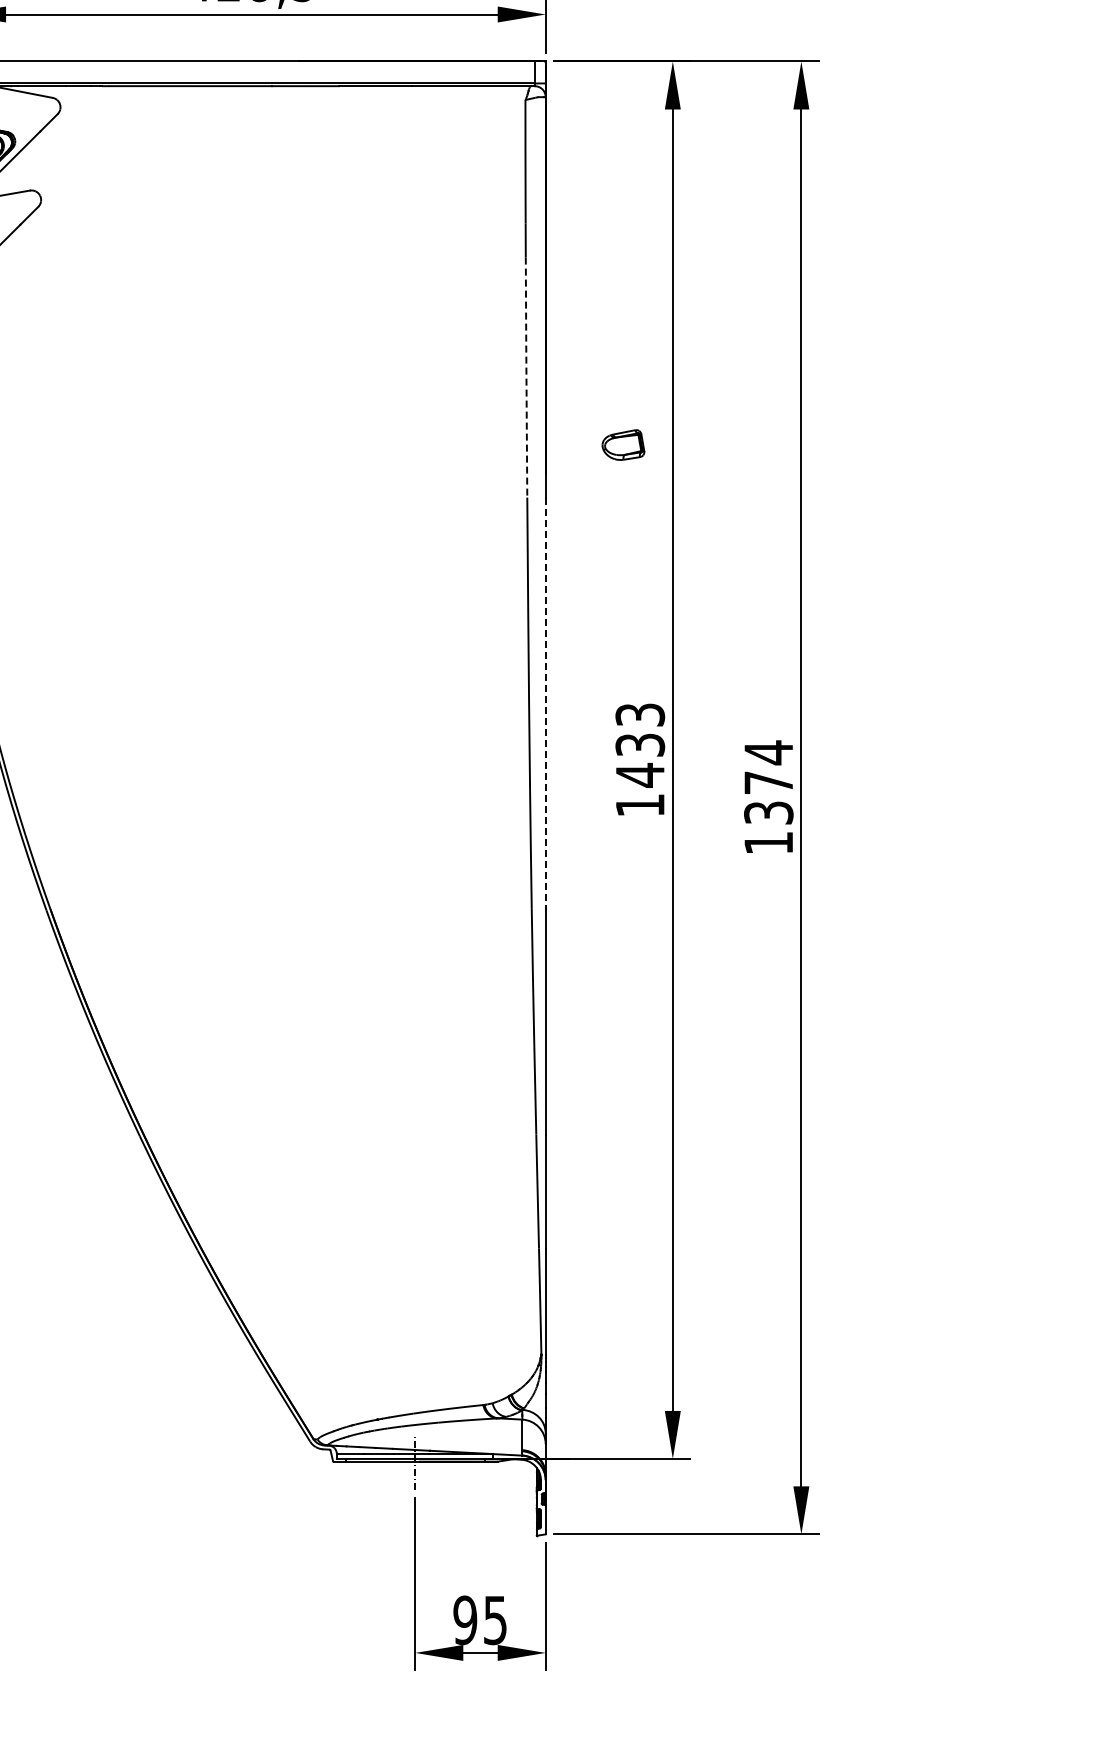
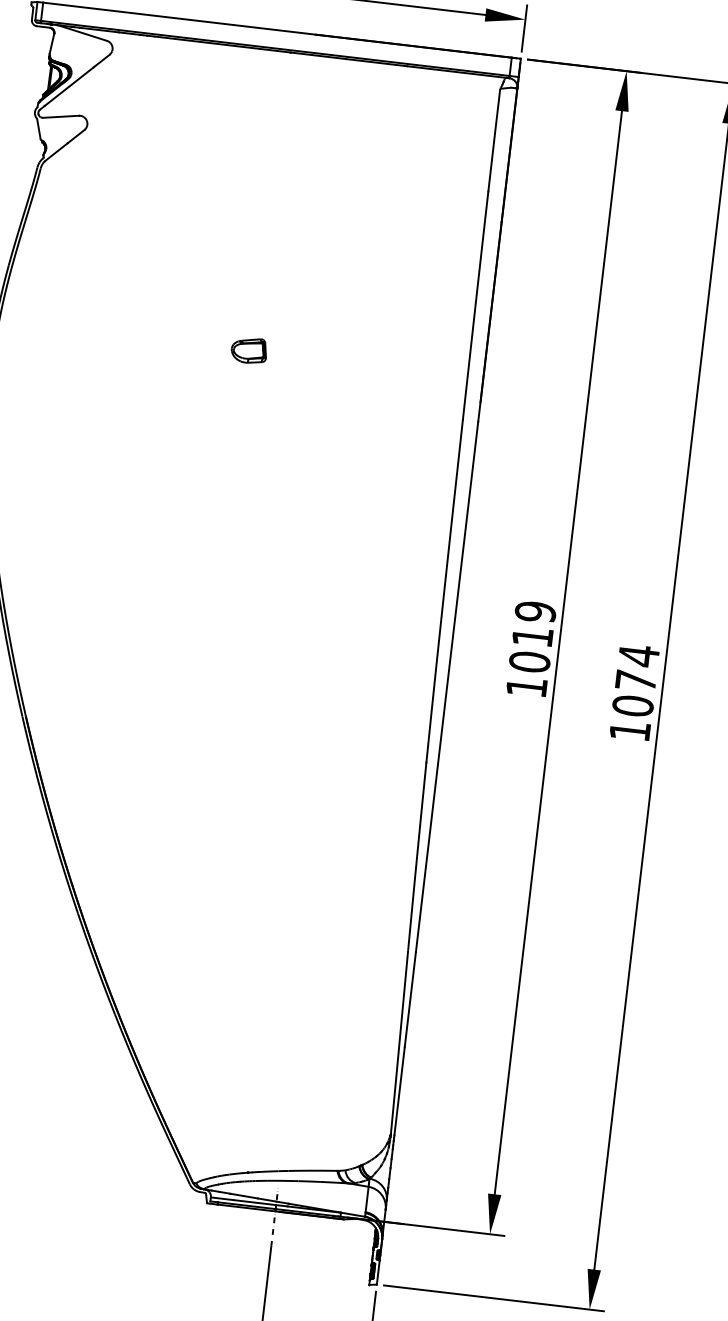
line: (526, 377) -> (473, 319), dashed -> solid
part: (623, 444) -> (249, 350), moved
line: (545, 703) -> (457, 593), dashed -> solid
text: (640, 745) -> (532, 637), 1433 -> 1019
text: (768, 812) -> (632, 705), 1374 -> 1074

